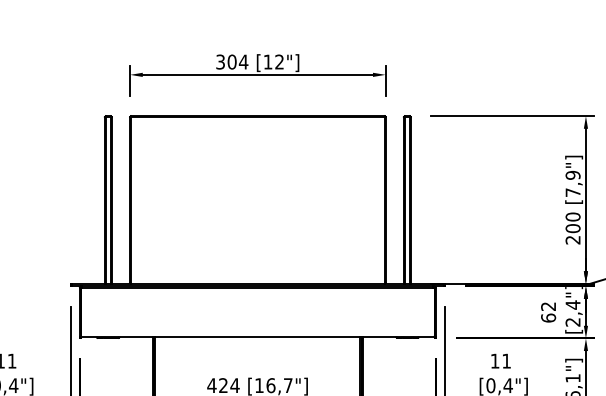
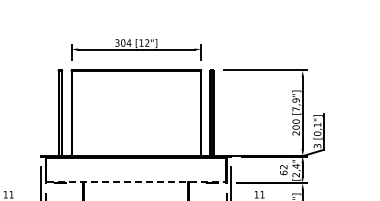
line: (258, 336) -> (136, 182), solid -> dashed

